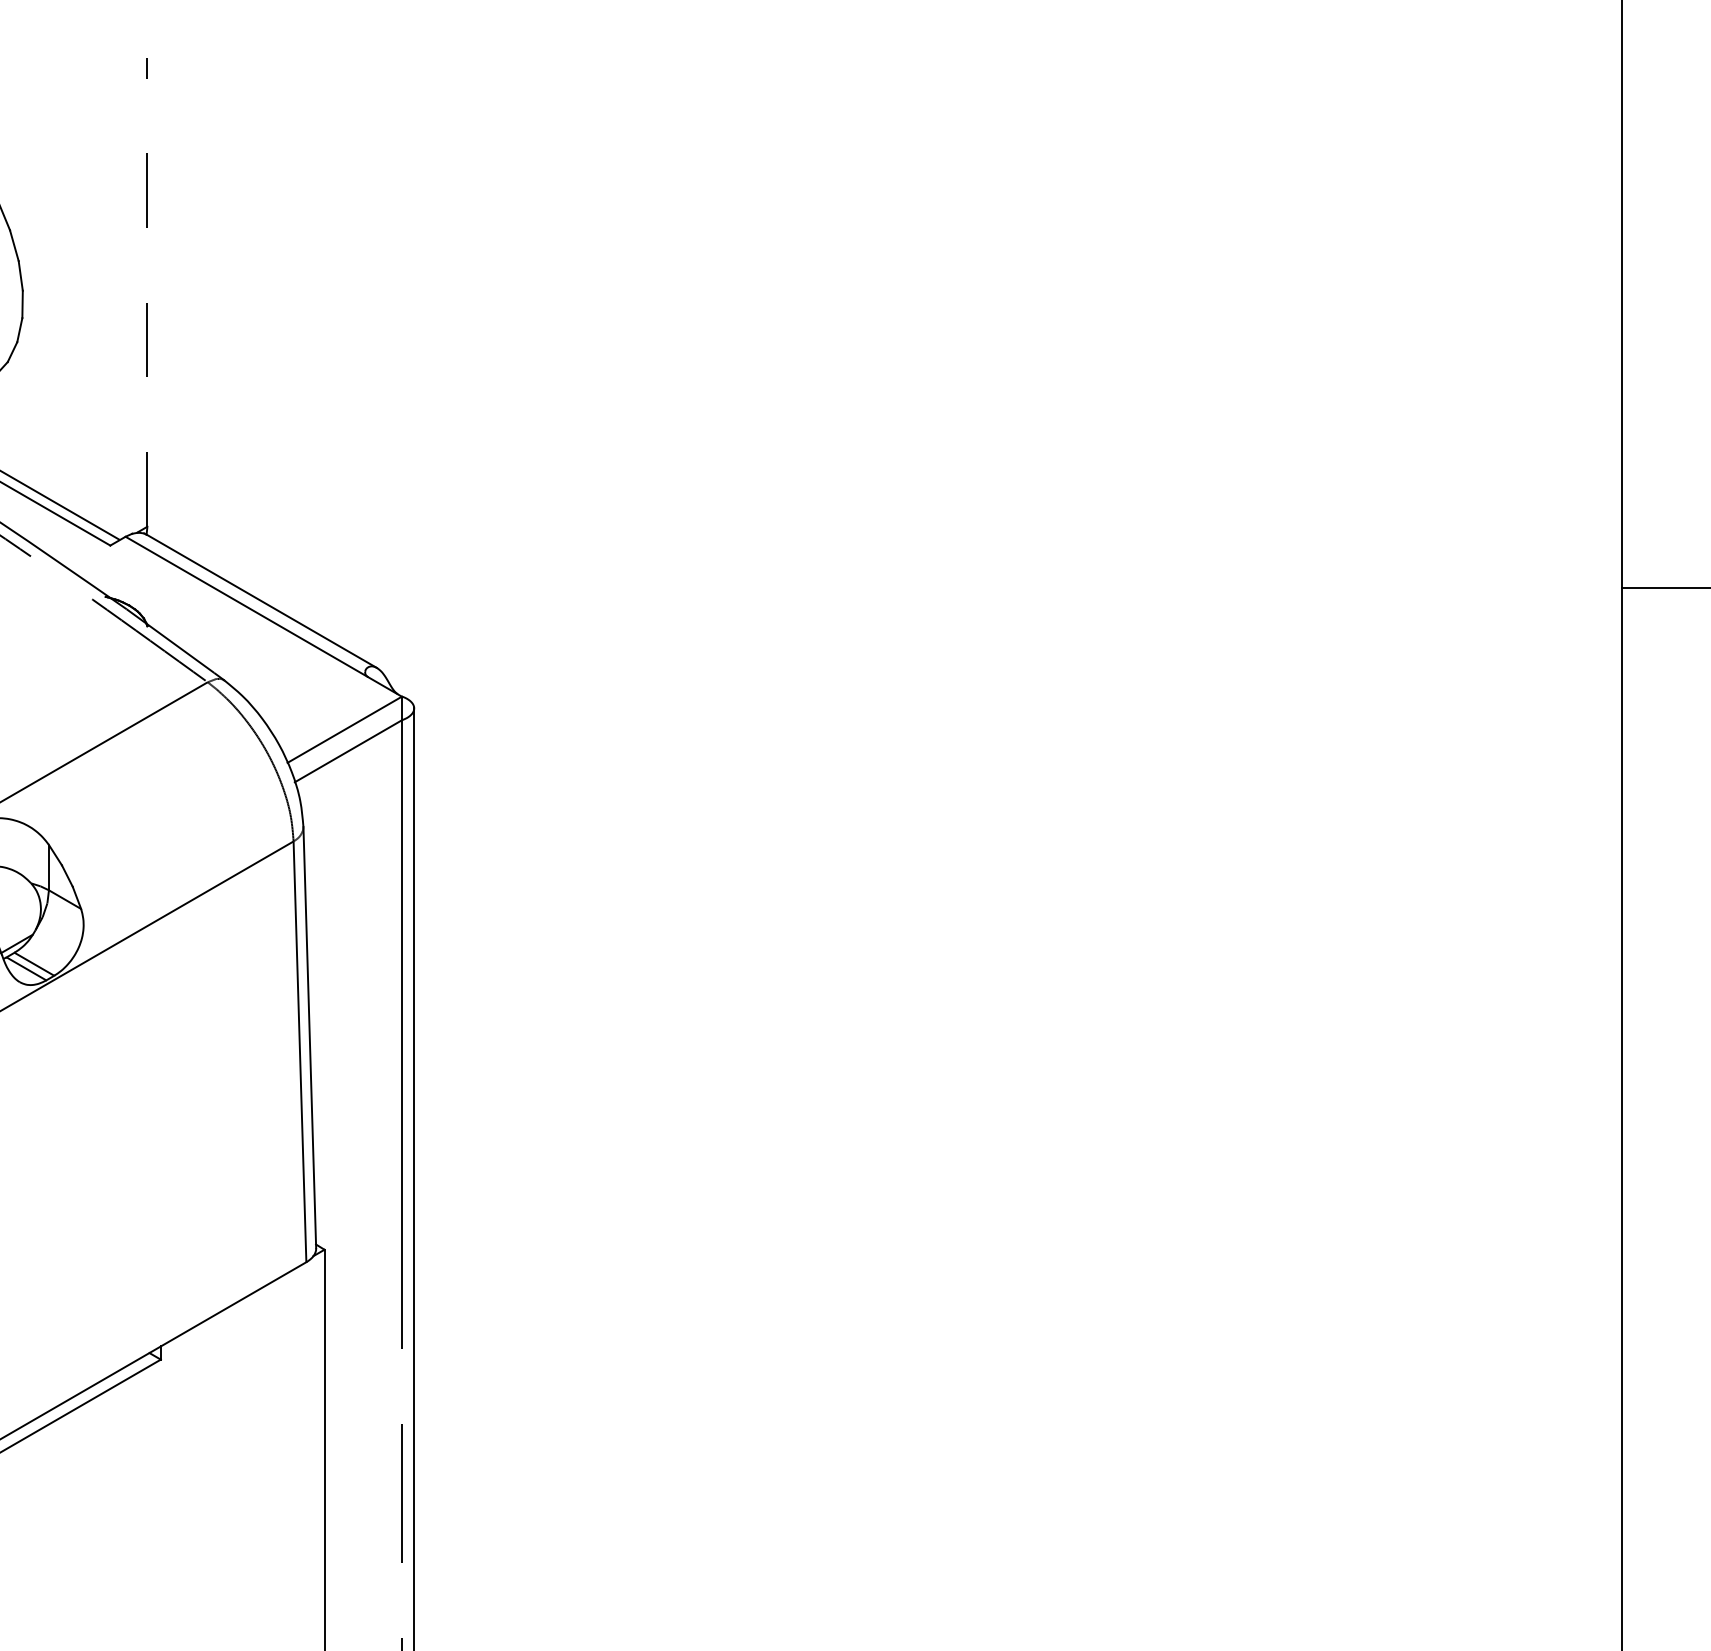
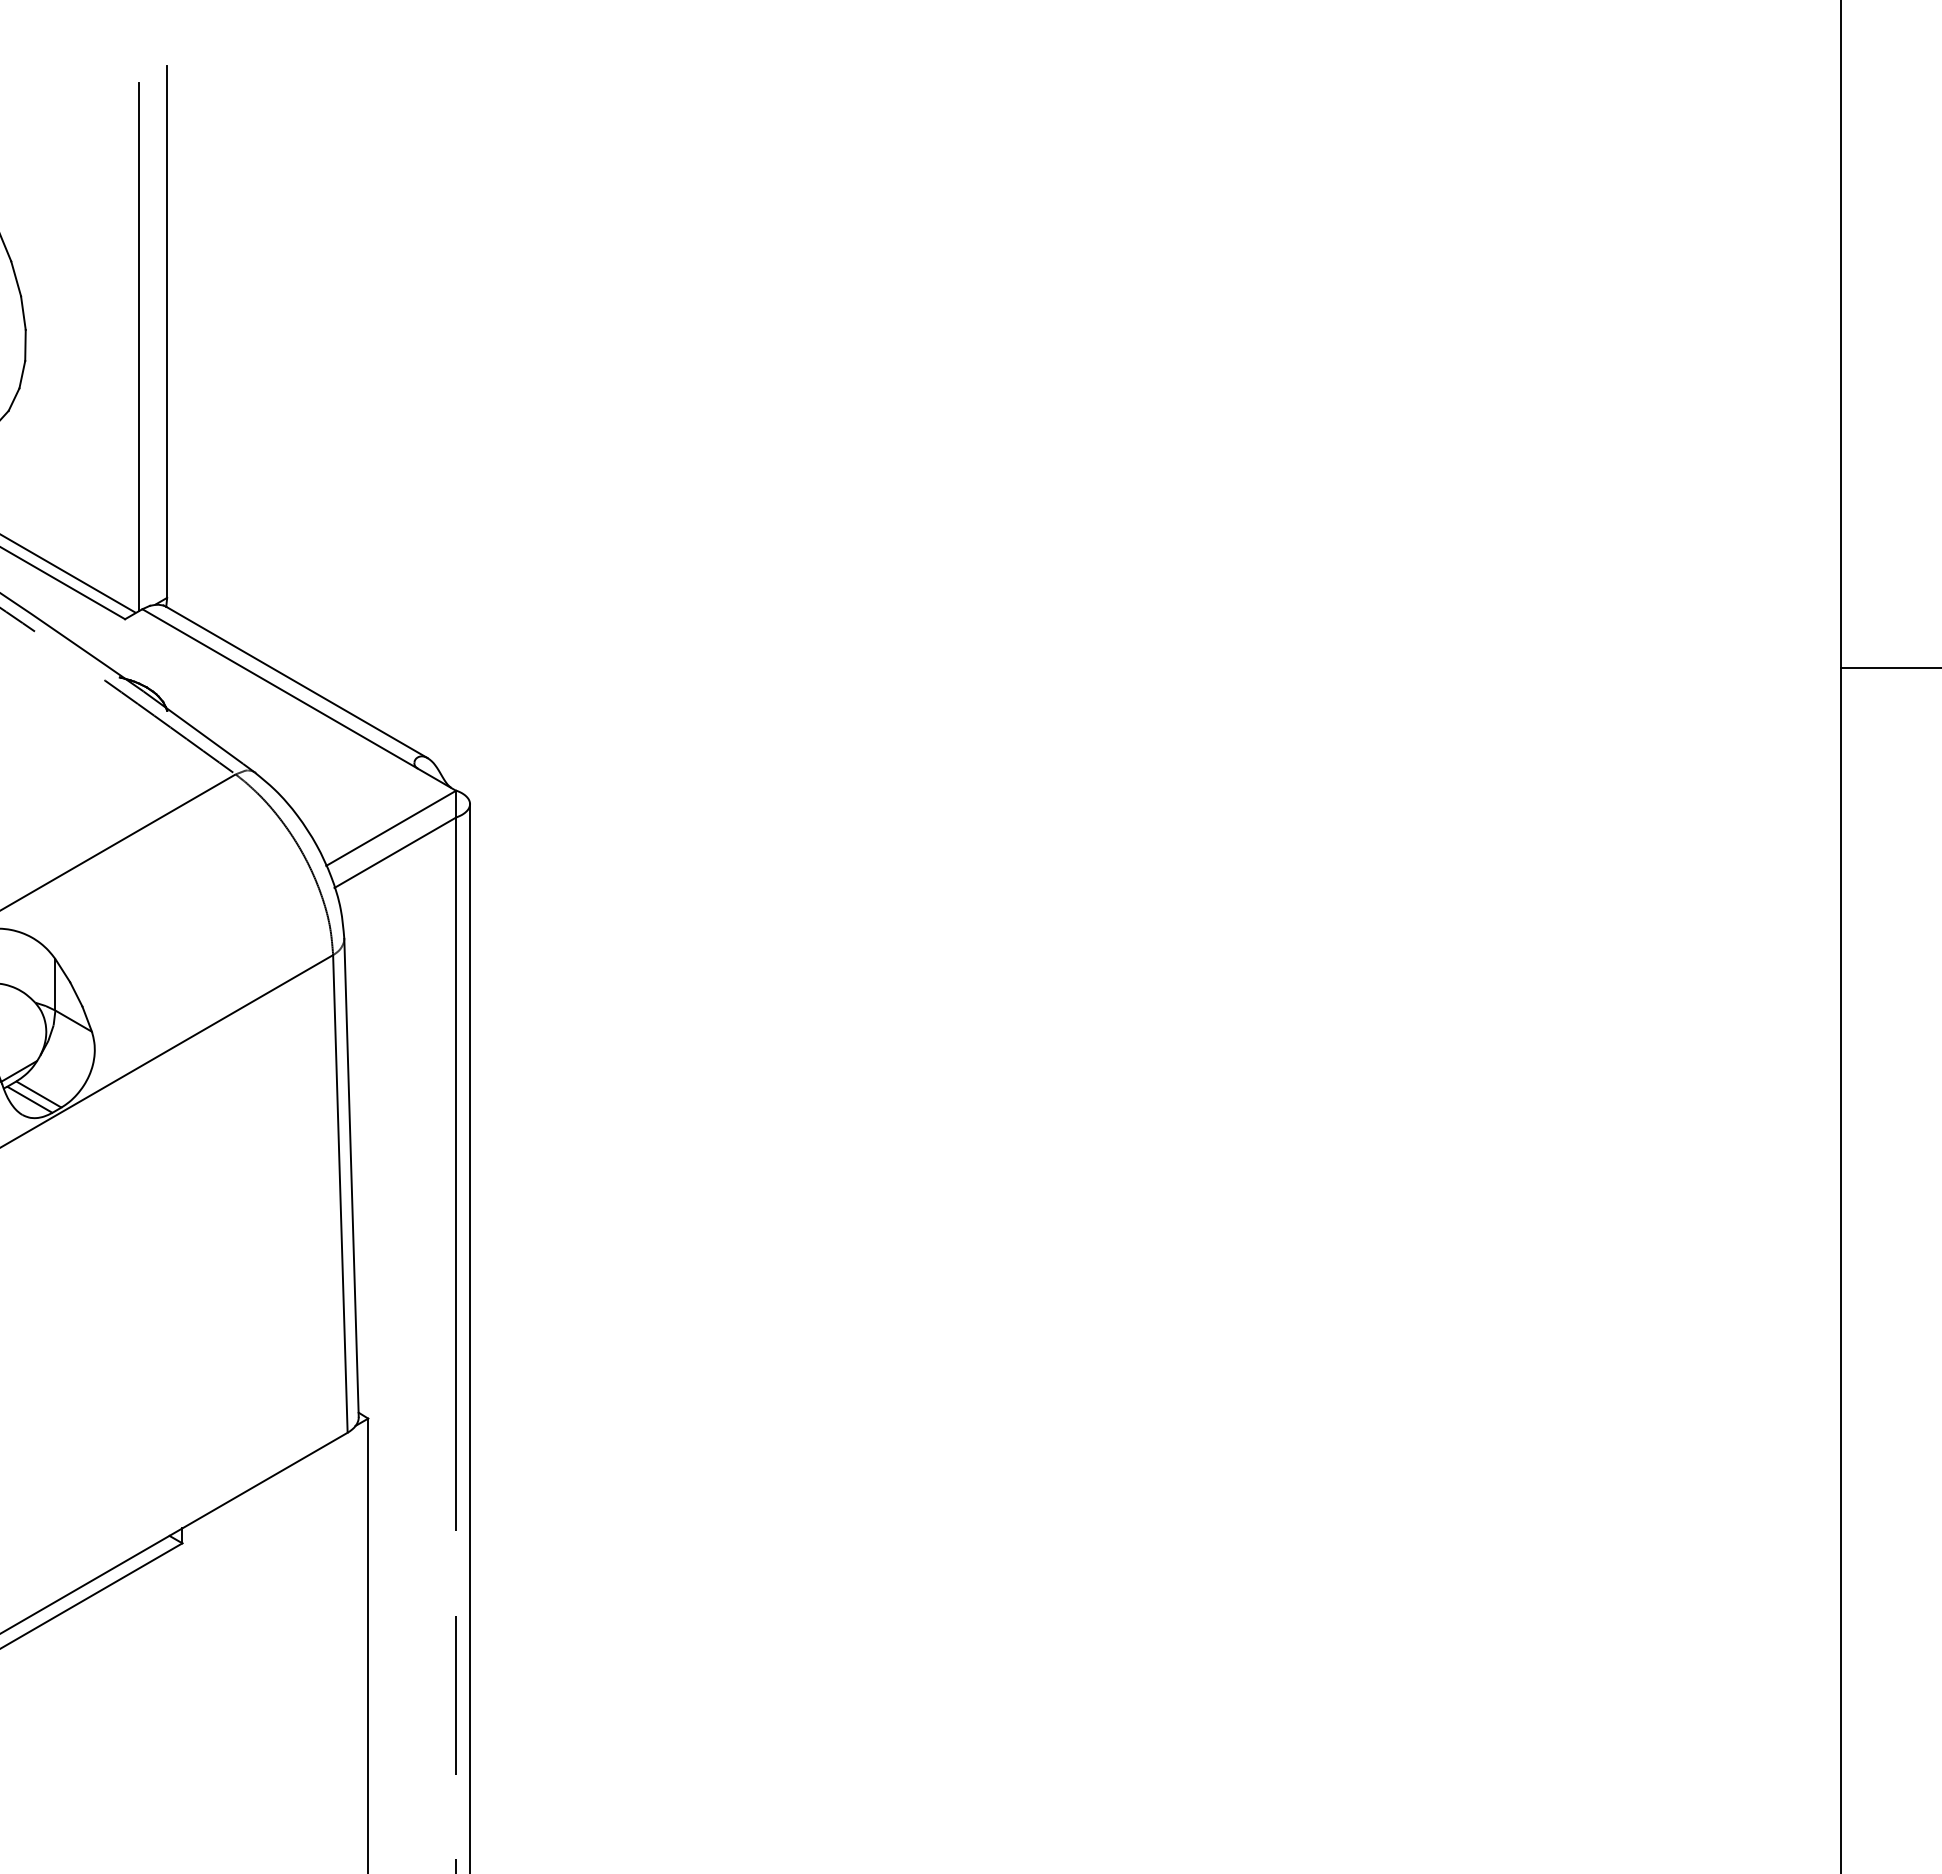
line: (147, 292) -> (167, 331), dashed -> solid
line: (122, 305) -> (138, 346), added

